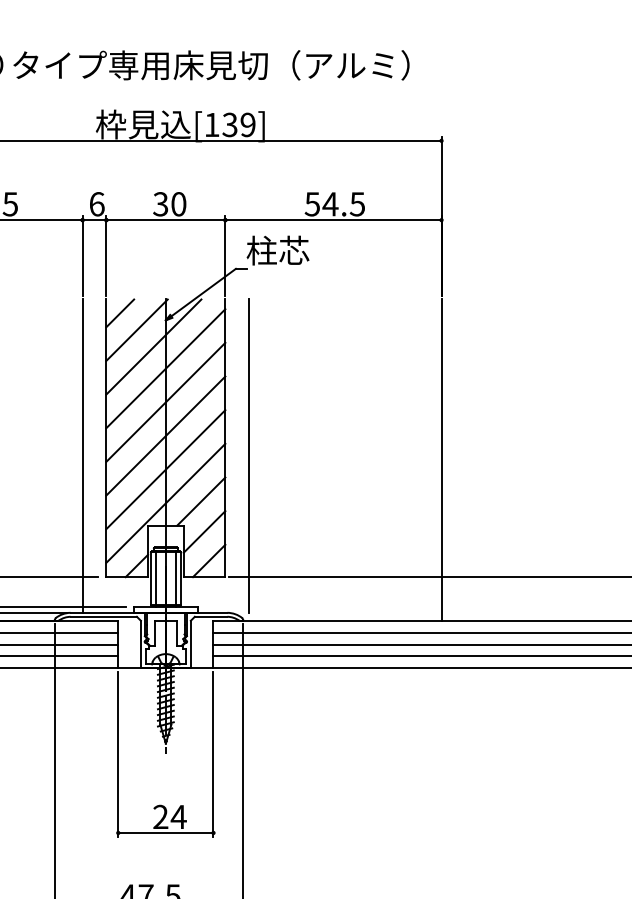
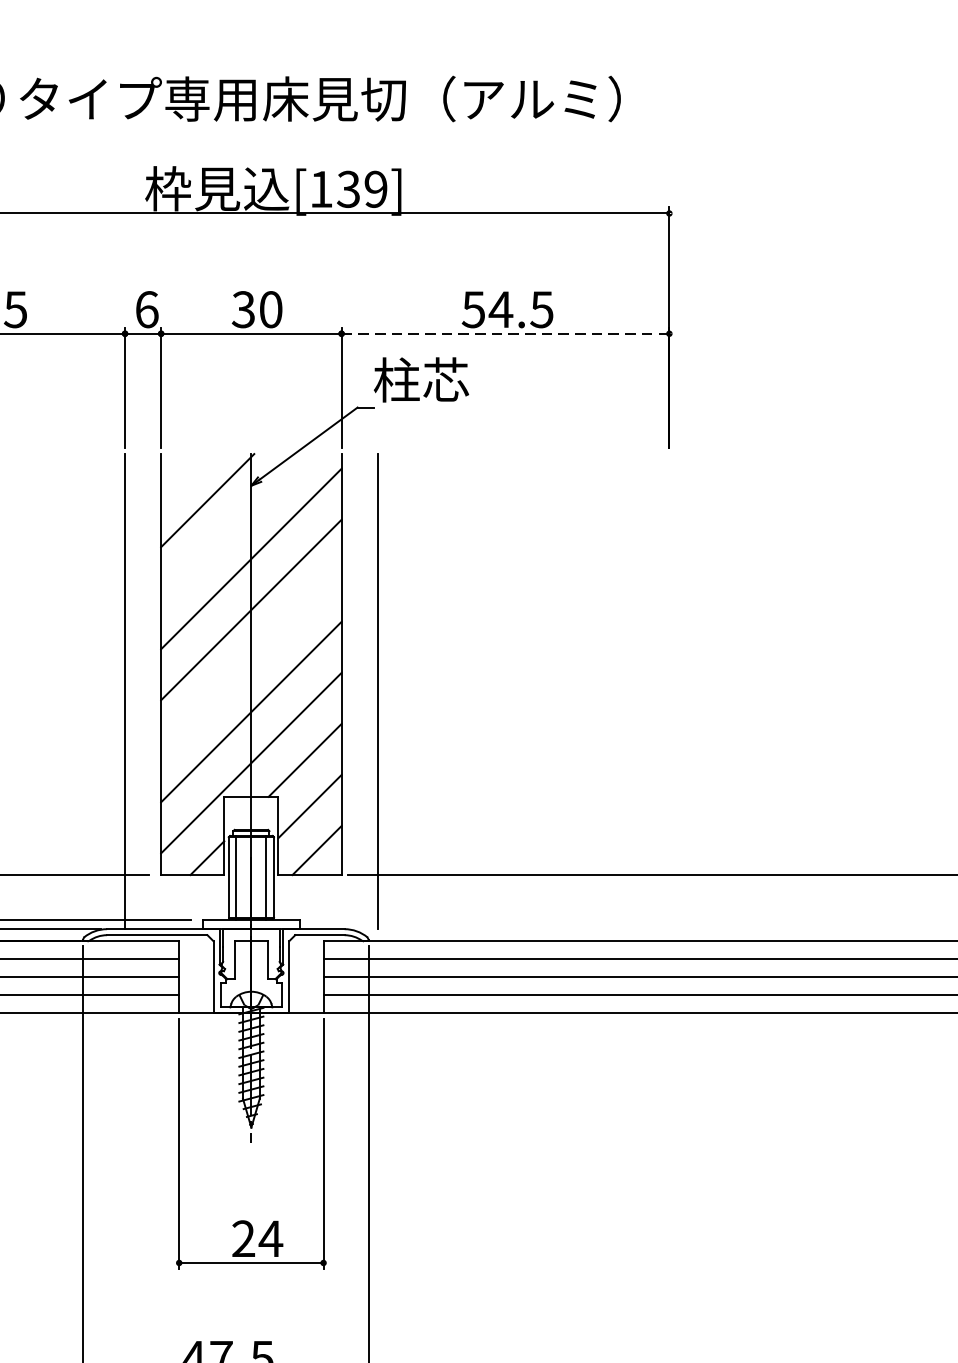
line: (333, 220) -> (505, 334), solid -> dashed
line: (120, 313) -> (182, 475), removed
line: (153, 346) -> (232, 525), removed
line: (165, 435) -> (250, 660), removed
line: (441, 459) -> (669, 696), removed

